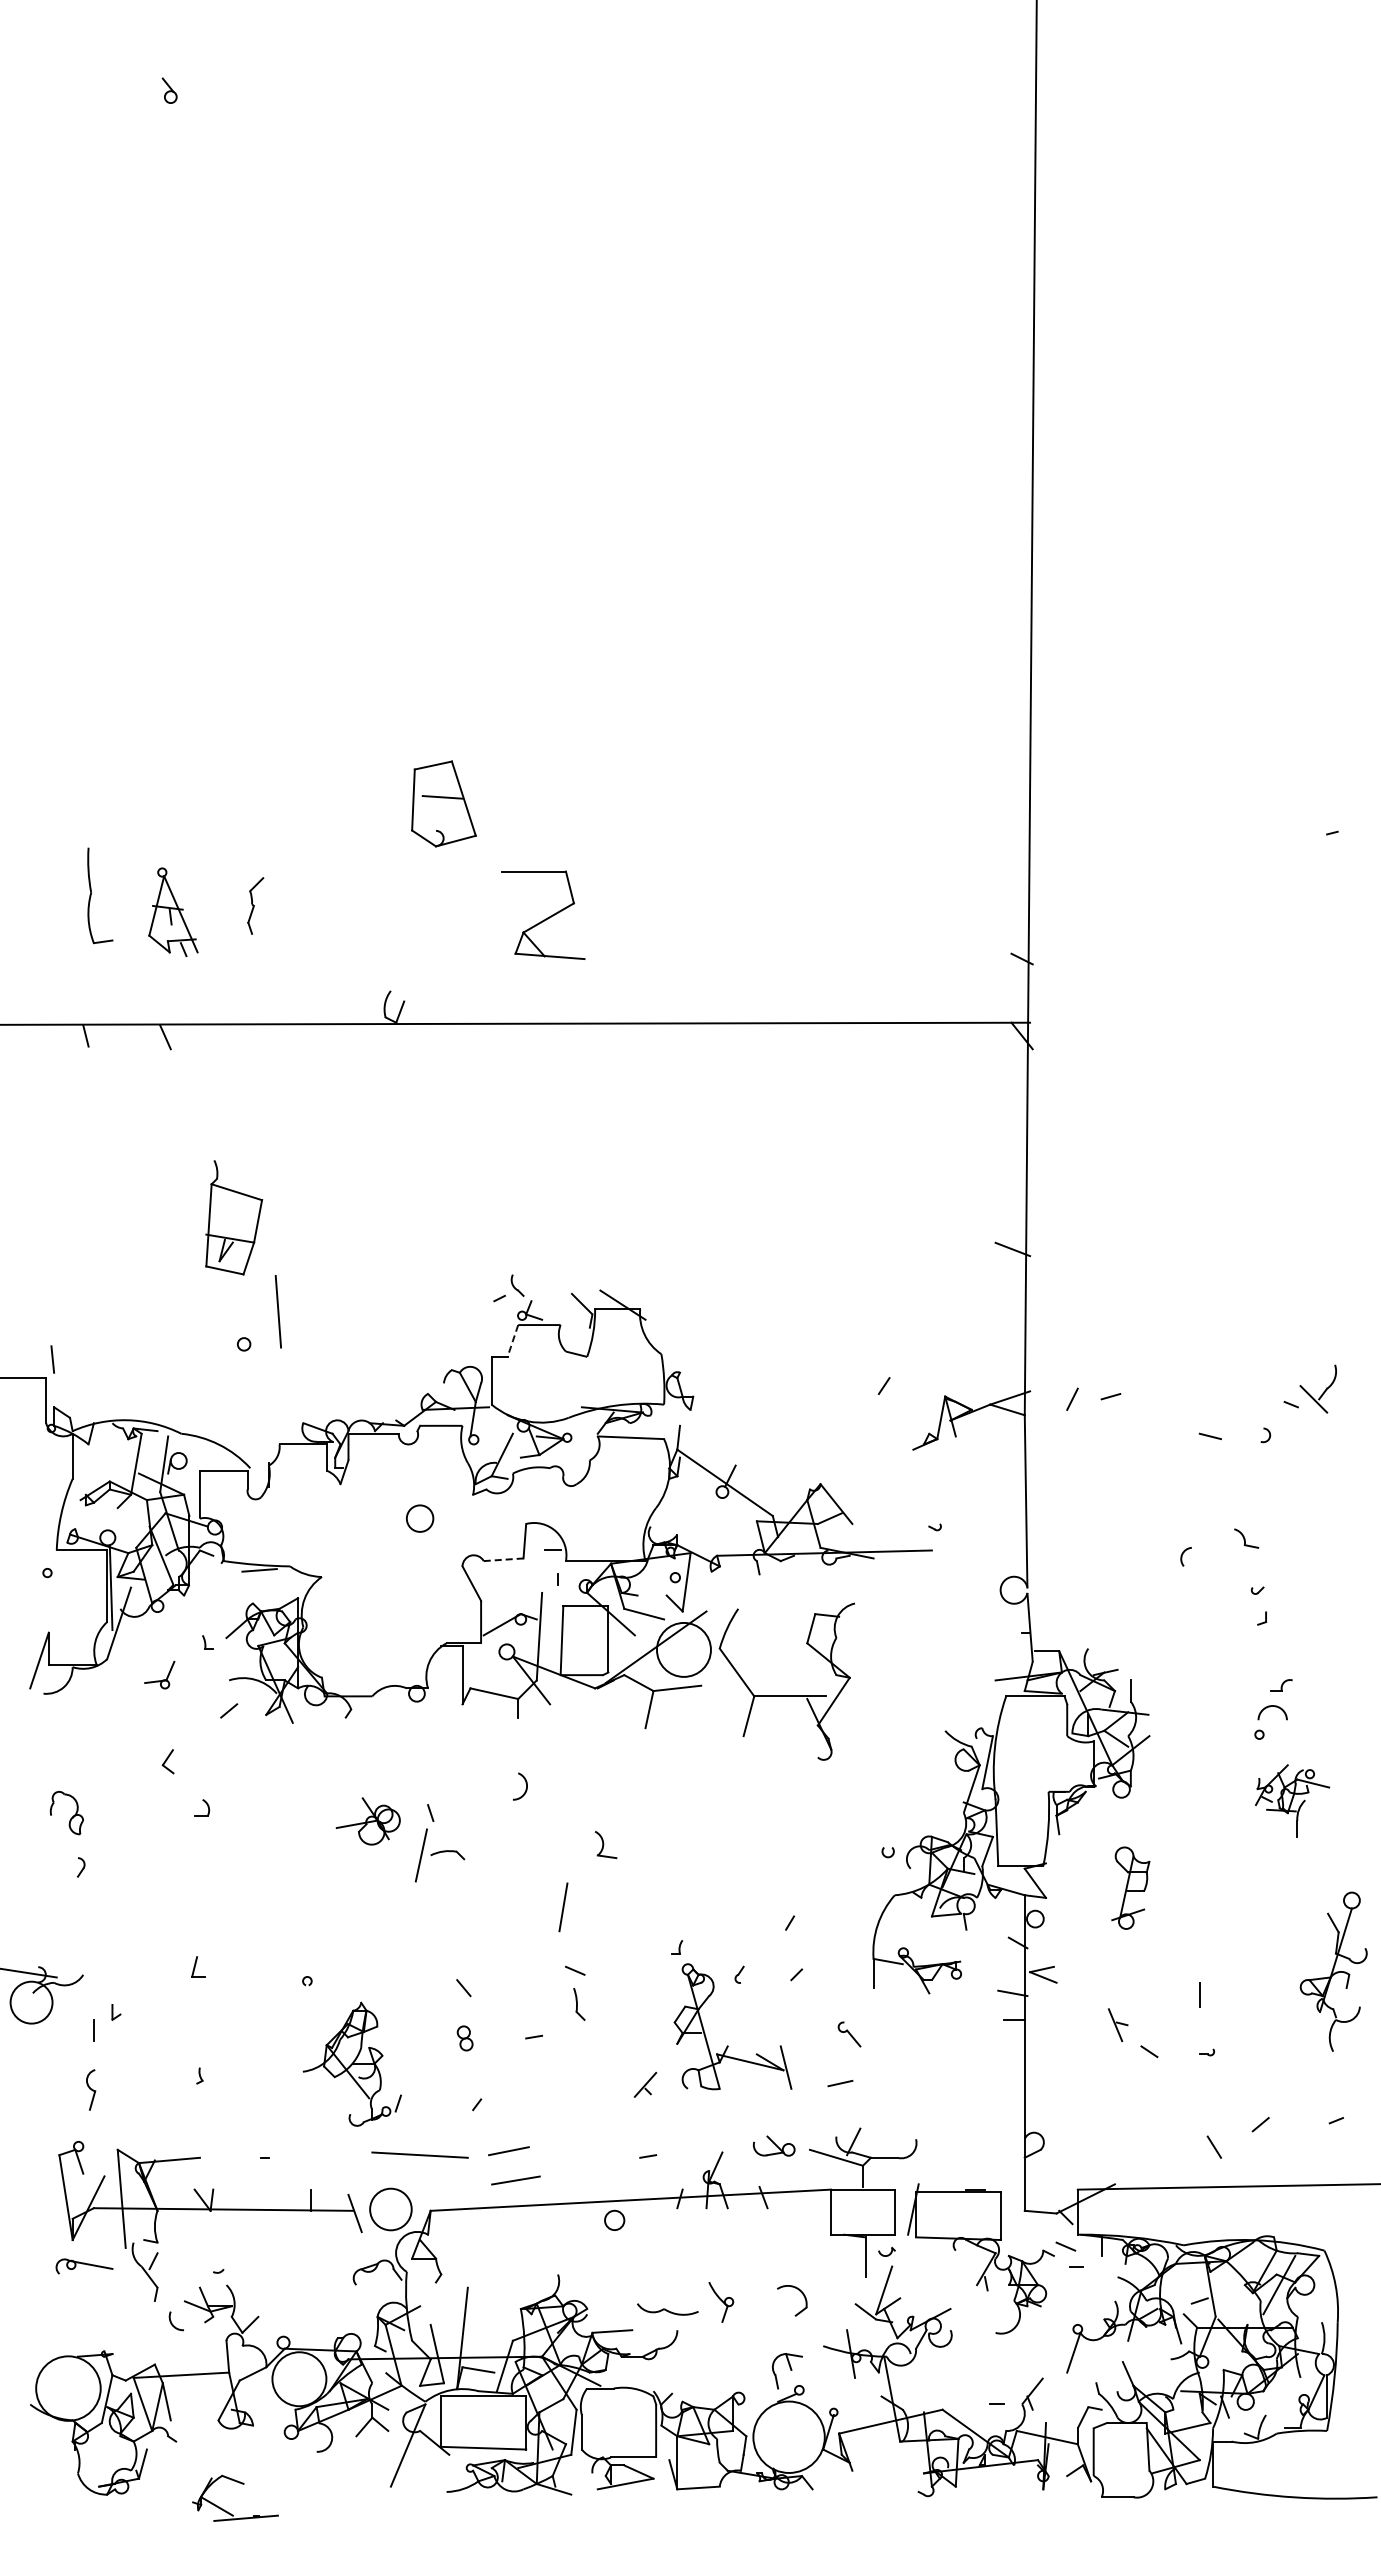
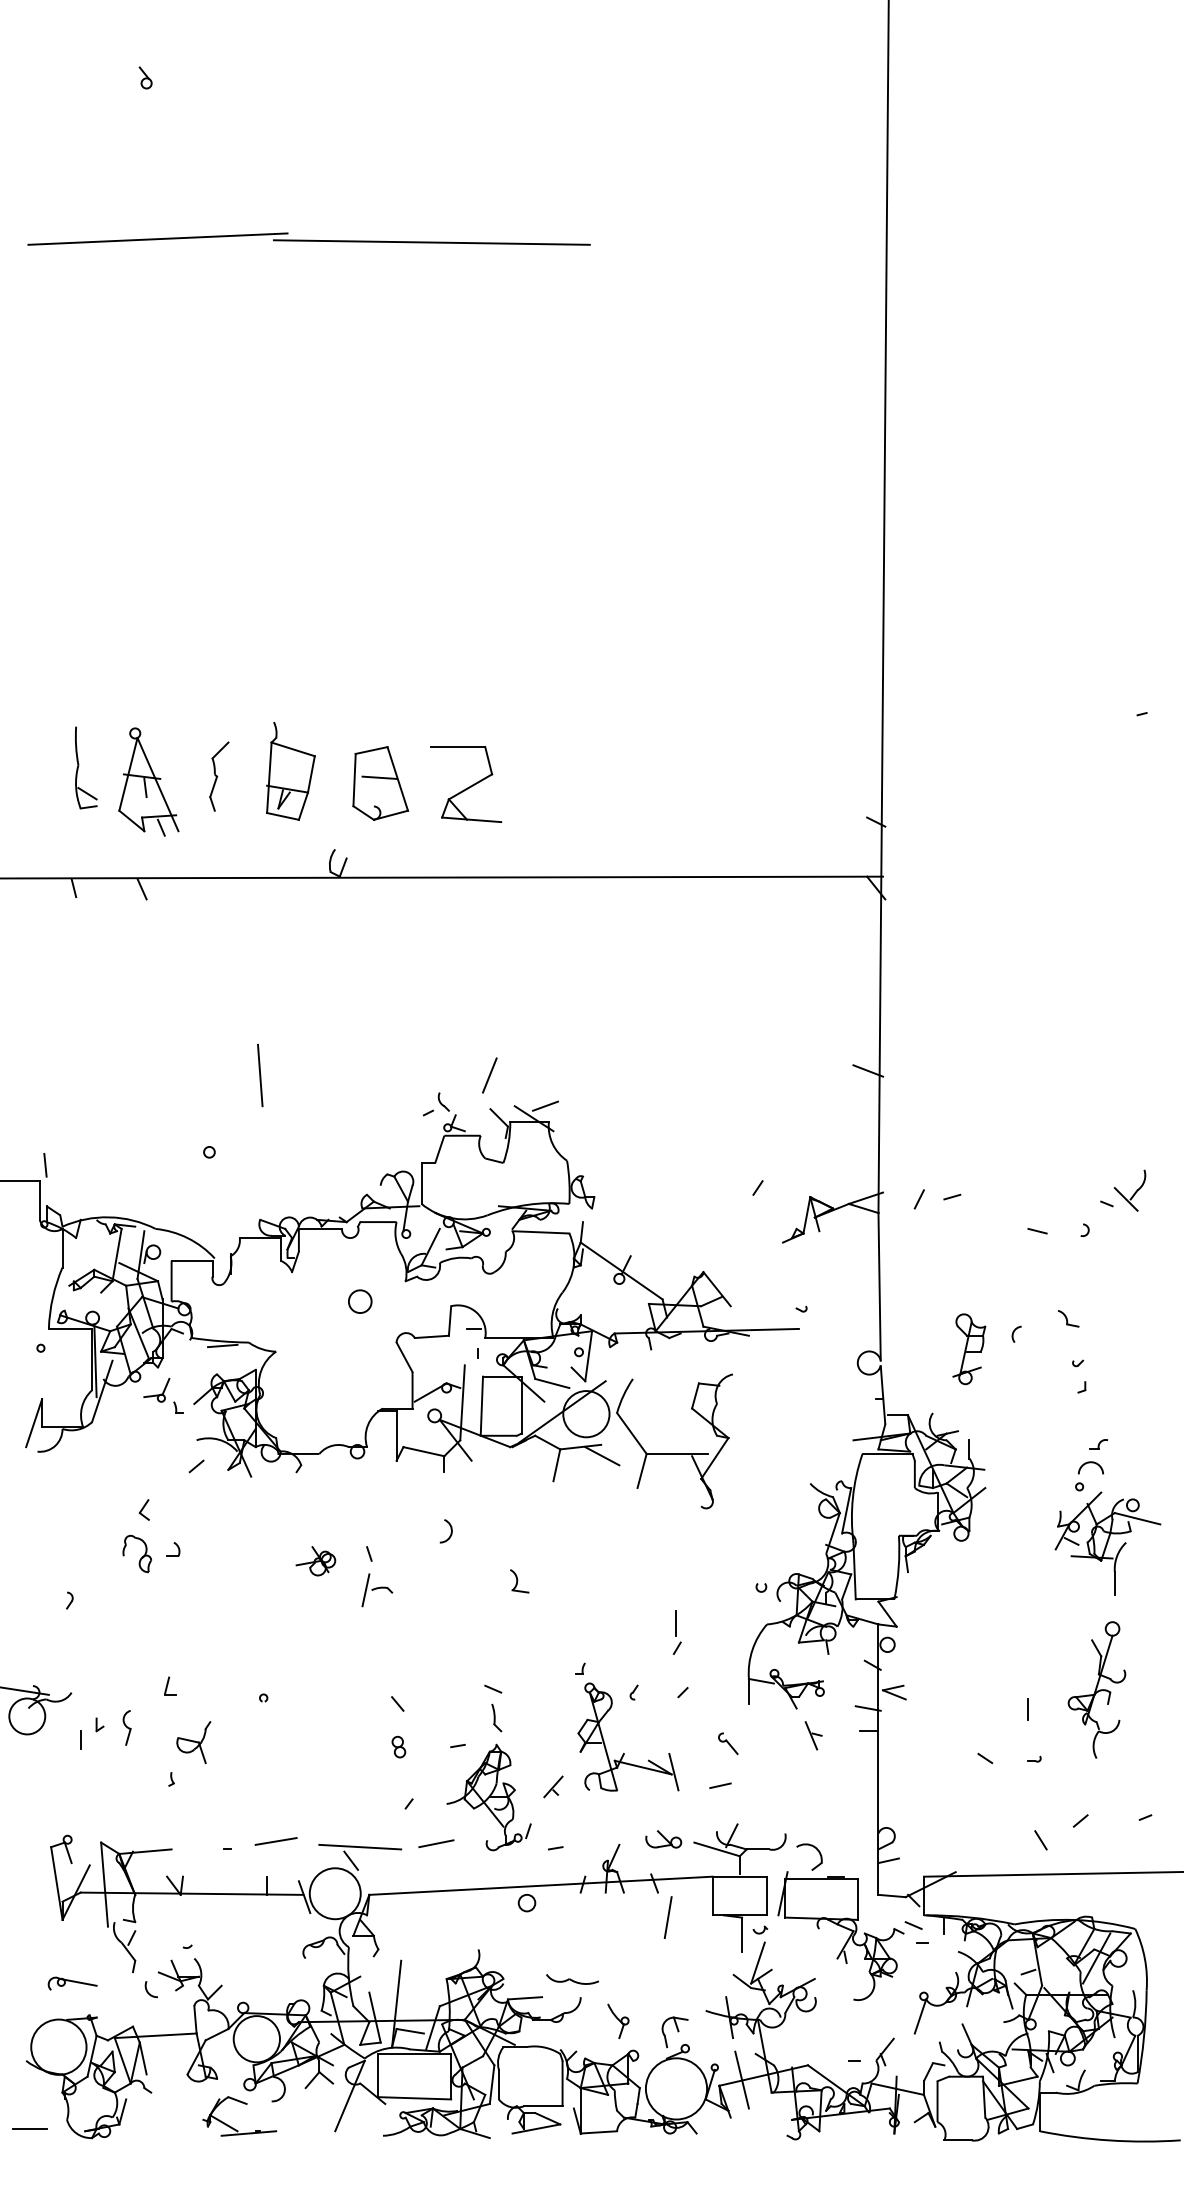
line: (183, 278) -> (157, 238), added
line: (503, 282) -> (431, 242), added
part: (443, 803) -> (380, 783), moved
part: (255, 905) -> (219, 776), size x1.43
part: (173, 911) -> (148, 781), size x1.43
line: (101, 925) -> (87, 793), added
part: (234, 1217) -> (291, 771), moved
line: (571, 1254) -> (490, 1075), added
line: (635, 1290) -> (544, 1106), added
line: (277, 1311) -> (259, 1075), moved
arc: (512, 1340) -> (439, 1148), dashed -> solid
line: (503, 1559) -> (431, 1336), dashed -> solid
part: (159, 1674) -> (156, 1389), moved
line: (702, 1698) -> (602, 1455), added
part: (1292, 1800) -> (1107, 1543), size x1.67
part: (71, 1817) -> (141, 1557), moved
part: (368, 1821) -> (316, 1561), size x0.71
part: (439, 1855) -> (376, 1590), size x0.71
part: (1130, 1887) -> (969, 1348), moved
line: (788, 1893) -> (675, 1622), added
line: (563, 1907) -> (668, 1917), moved
part: (1333, 1971) -> (1096, 1689), moved
part: (1118, 2025) -> (813, 1736), moved
part: (225, 2032) -> (193, 1742), added
part: (351, 2063) -> (488, 1796), moved
part: (91, 2089) -> (127, 1727), moved
line: (409, 2170) -> (351, 1860), added
line: (1036, 2170) -> (888, 1860), added
line: (515, 2180) -> (275, 1841), moved
circle: (390, 2209) -> (334, 1893), size x1.43
part: (84, 2266) -> (72, 1983), moved
part: (800, 2292) -> (816, 1850), moved
part: (721, 2302) -> (618, 2021), moved
line: (865, 2426) -> (741, 2079), added
line: (34, 2484) -> (29, 2129), added
part: (226, 2510) -> (232, 2126), moved

